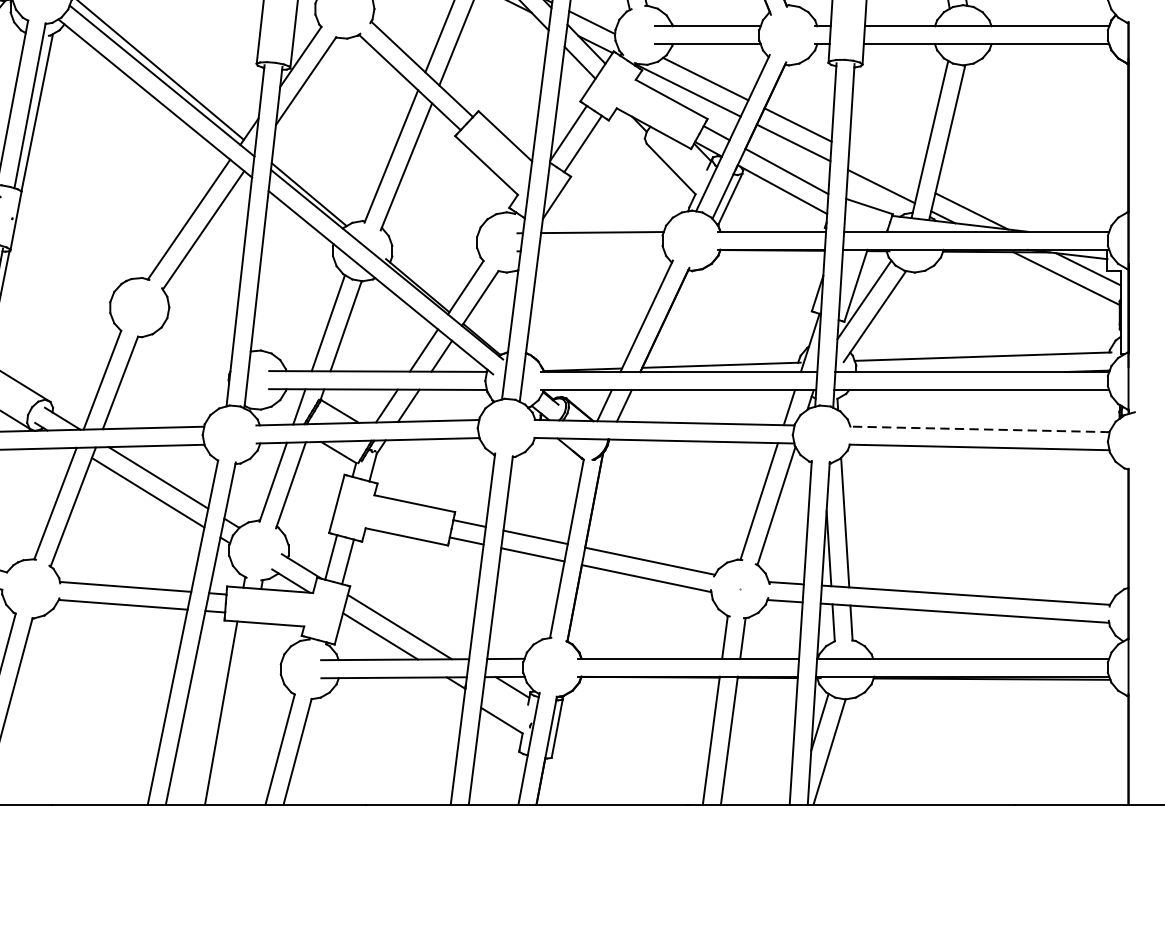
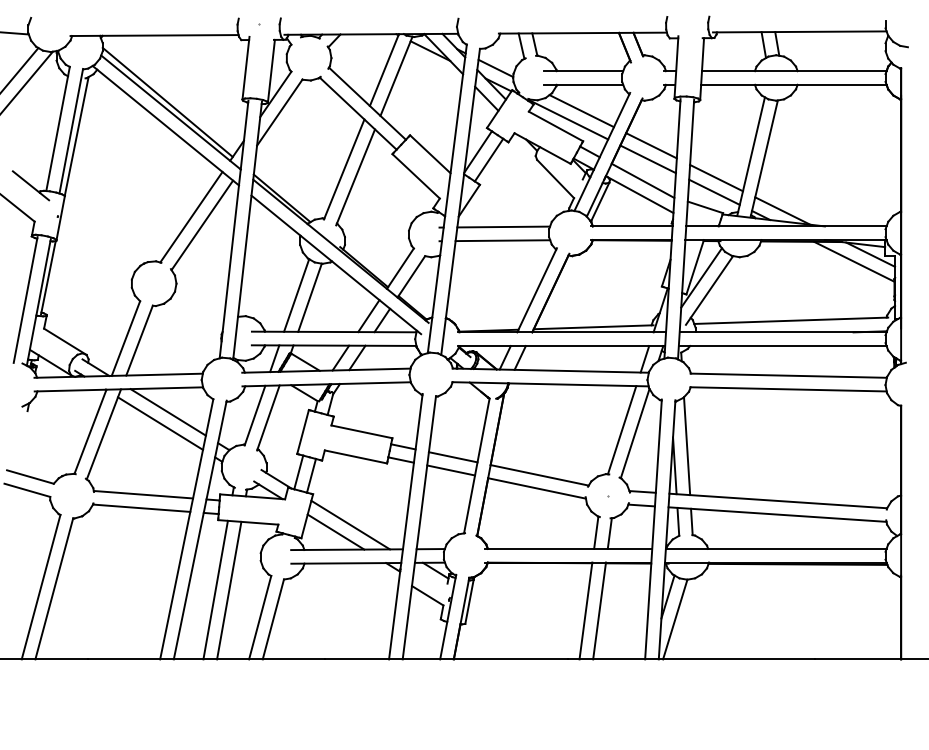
line: (884, 167) -> (716, 177), added
line: (600, 250) -> (502, 240), added
line: (979, 429) -> (788, 375), dashed -> solid
line: (239, 713) -> (229, 590), added

